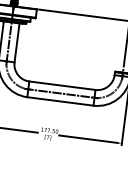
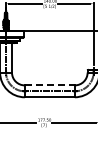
line: (63, 85) -> (50, 85), solid -> dashed

